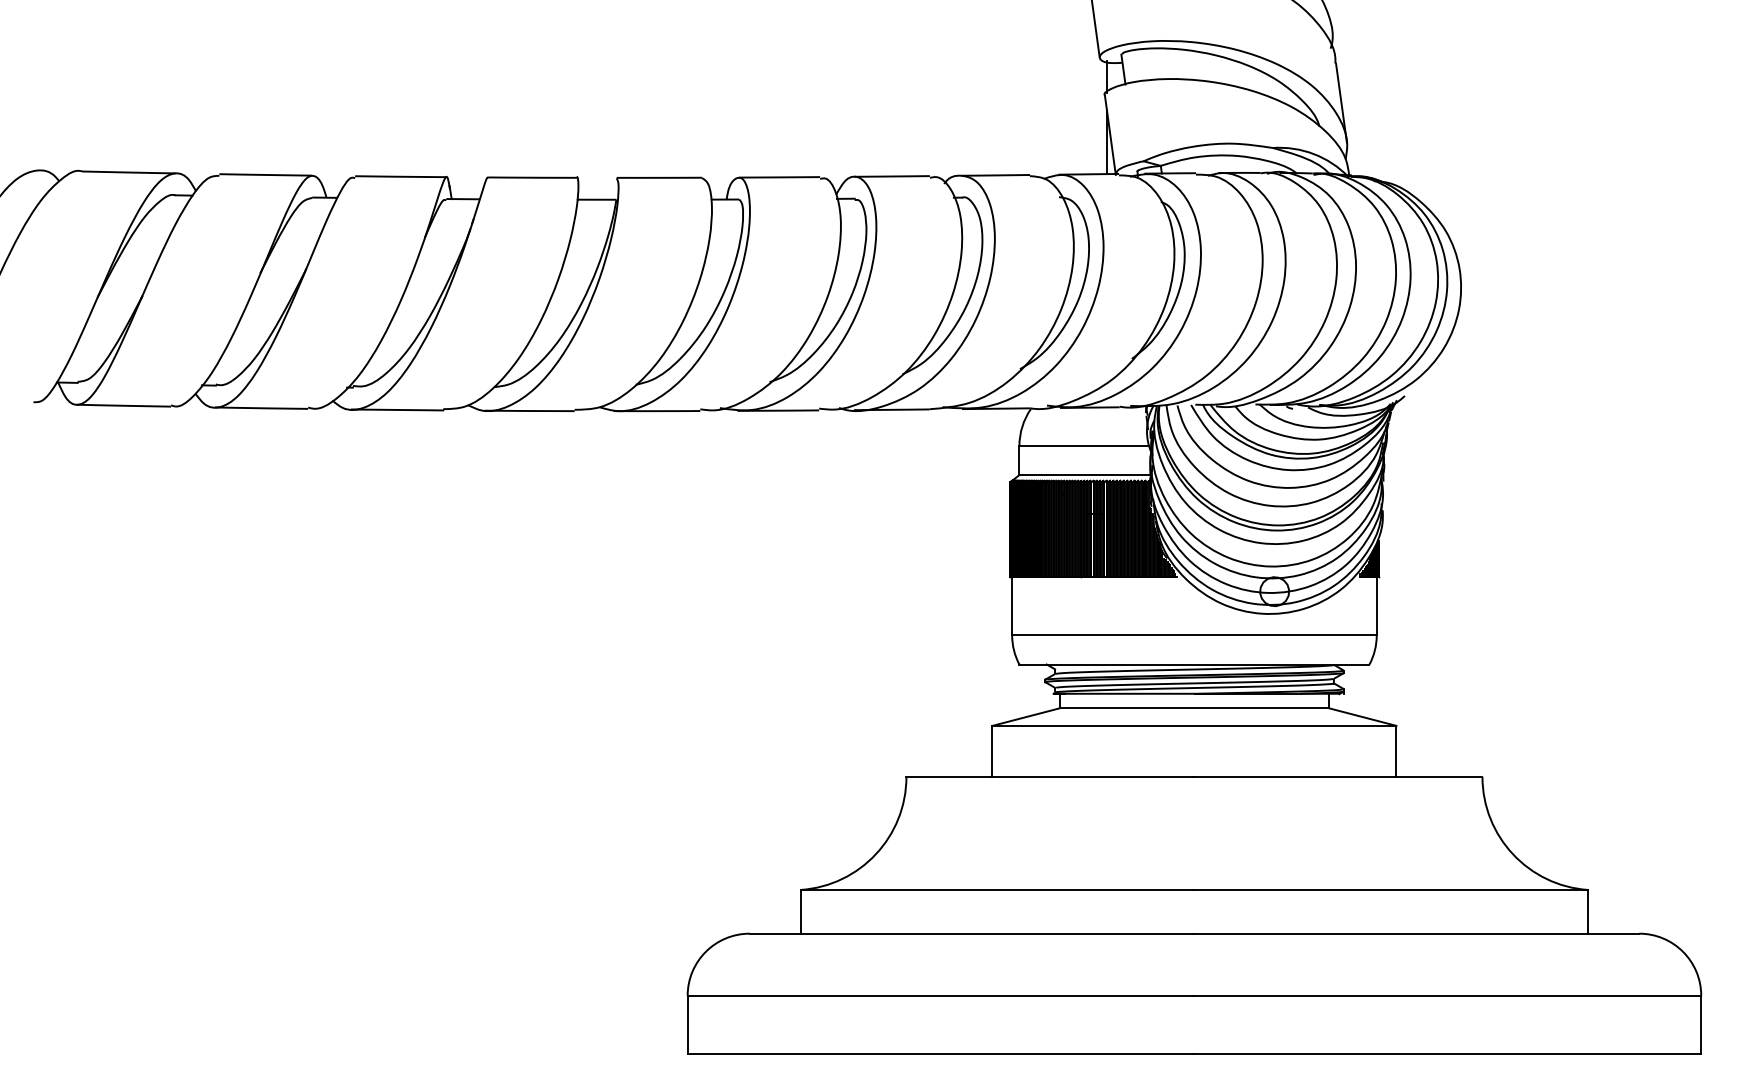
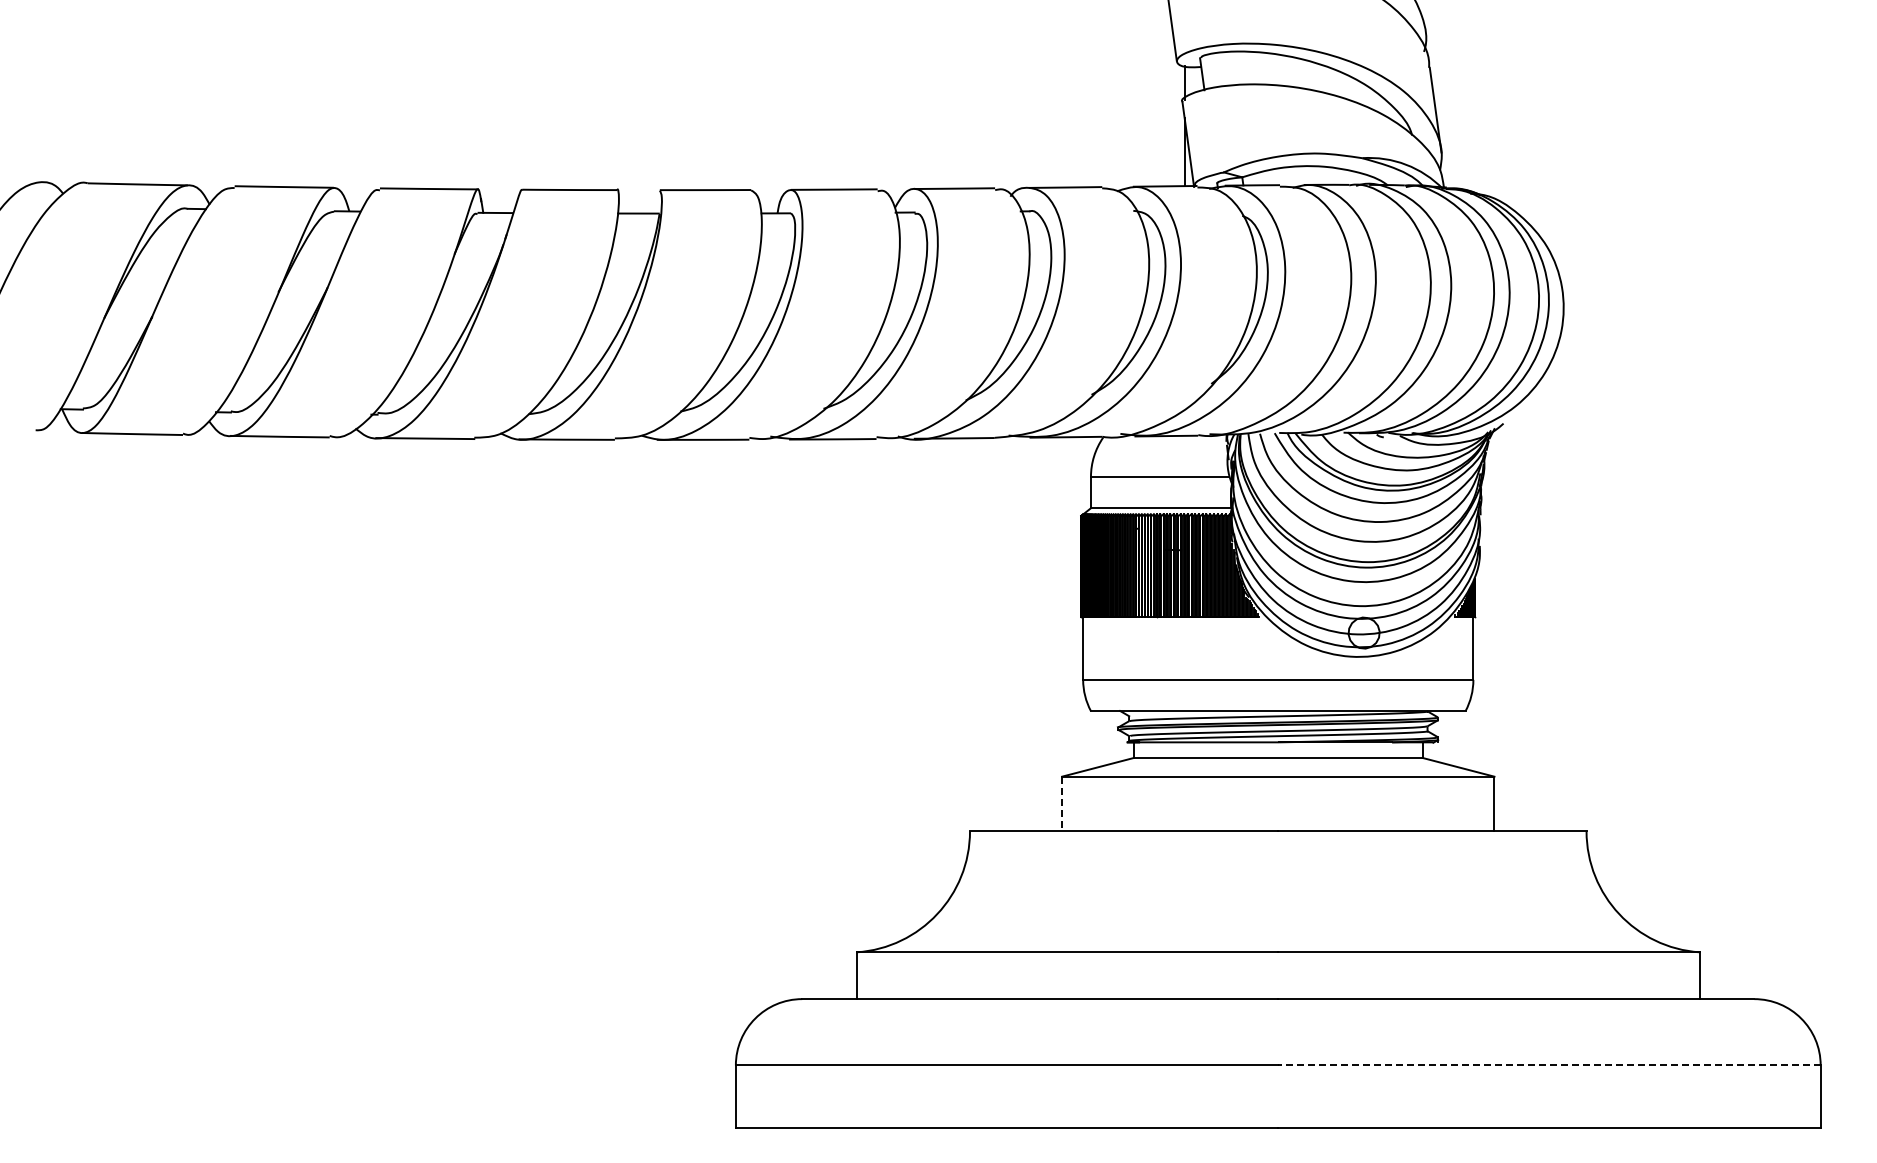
line: (992, 751) -> (1062, 804), solid -> dashed
line: (1446, 995) -> (1548, 1065), solid -> dashed

